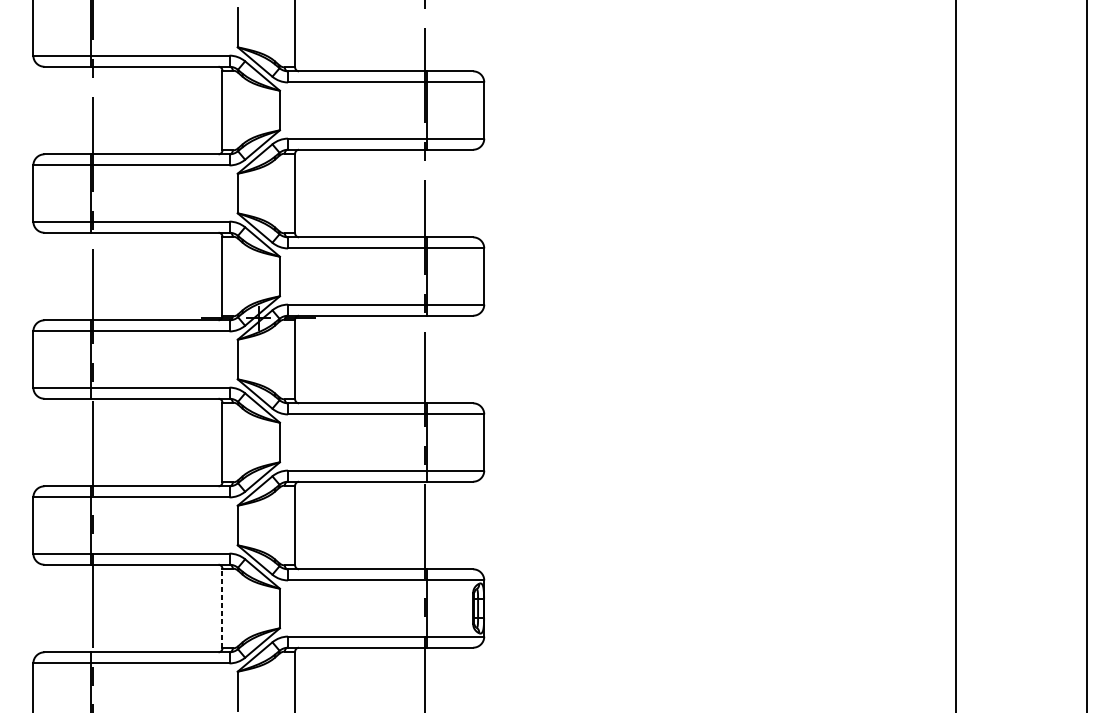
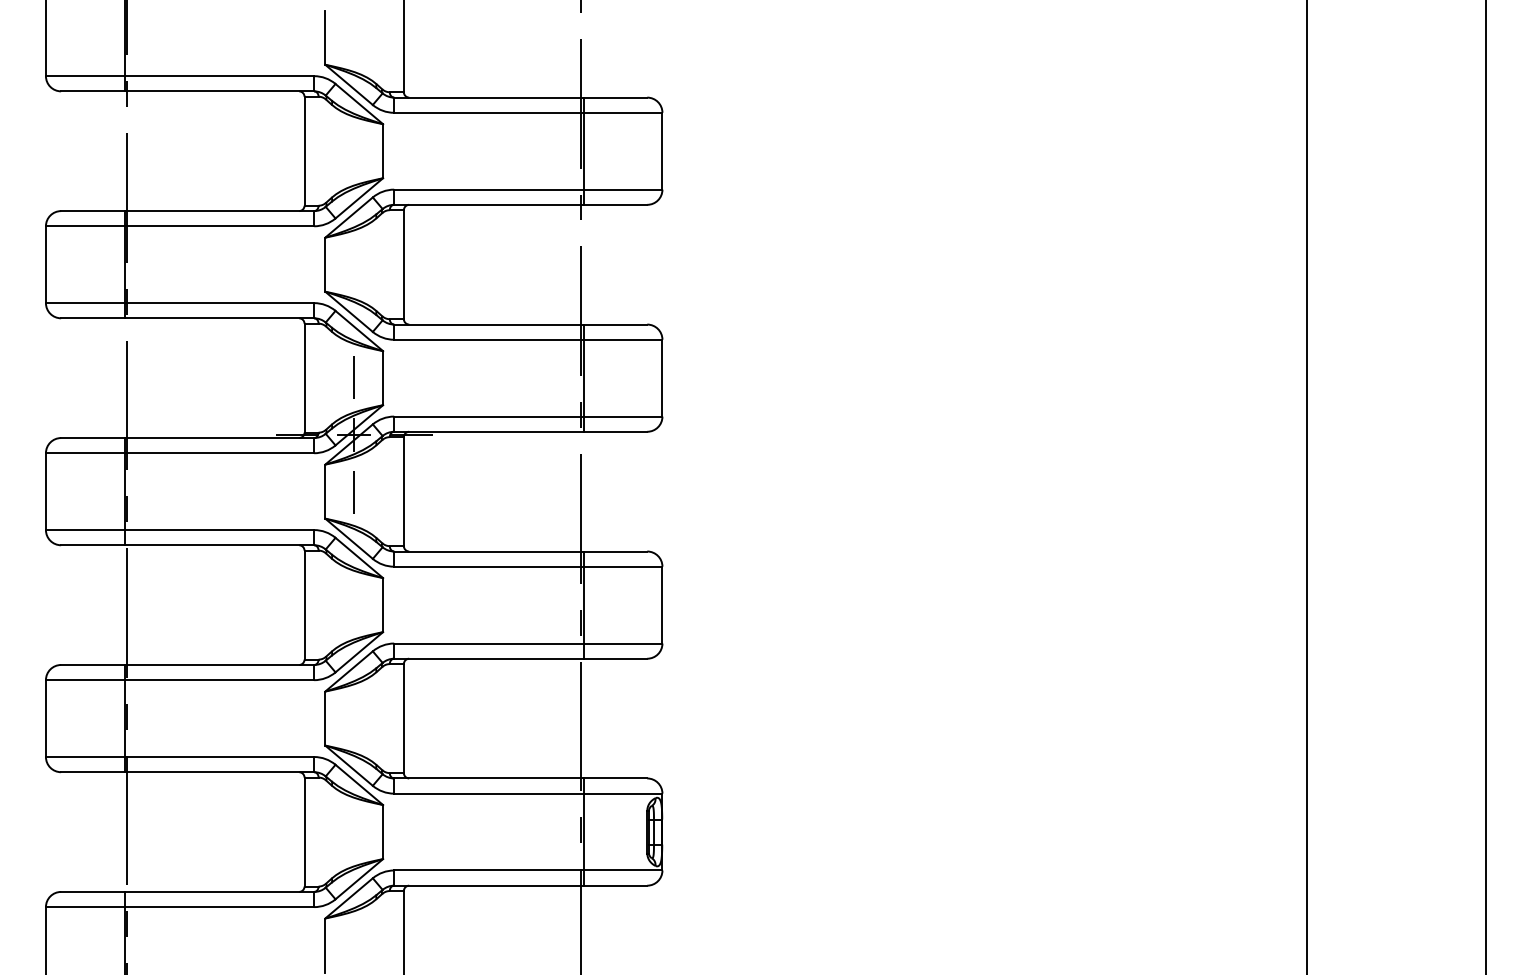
line: (258, 276) -> (353, 377), added
line: (259, 359) -> (354, 491), added
line: (222, 608) -> (304, 832), dashed -> solid

